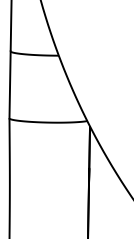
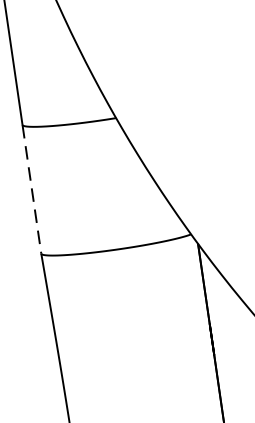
line: (10, 84) -> (32, 188), solid -> dashed

